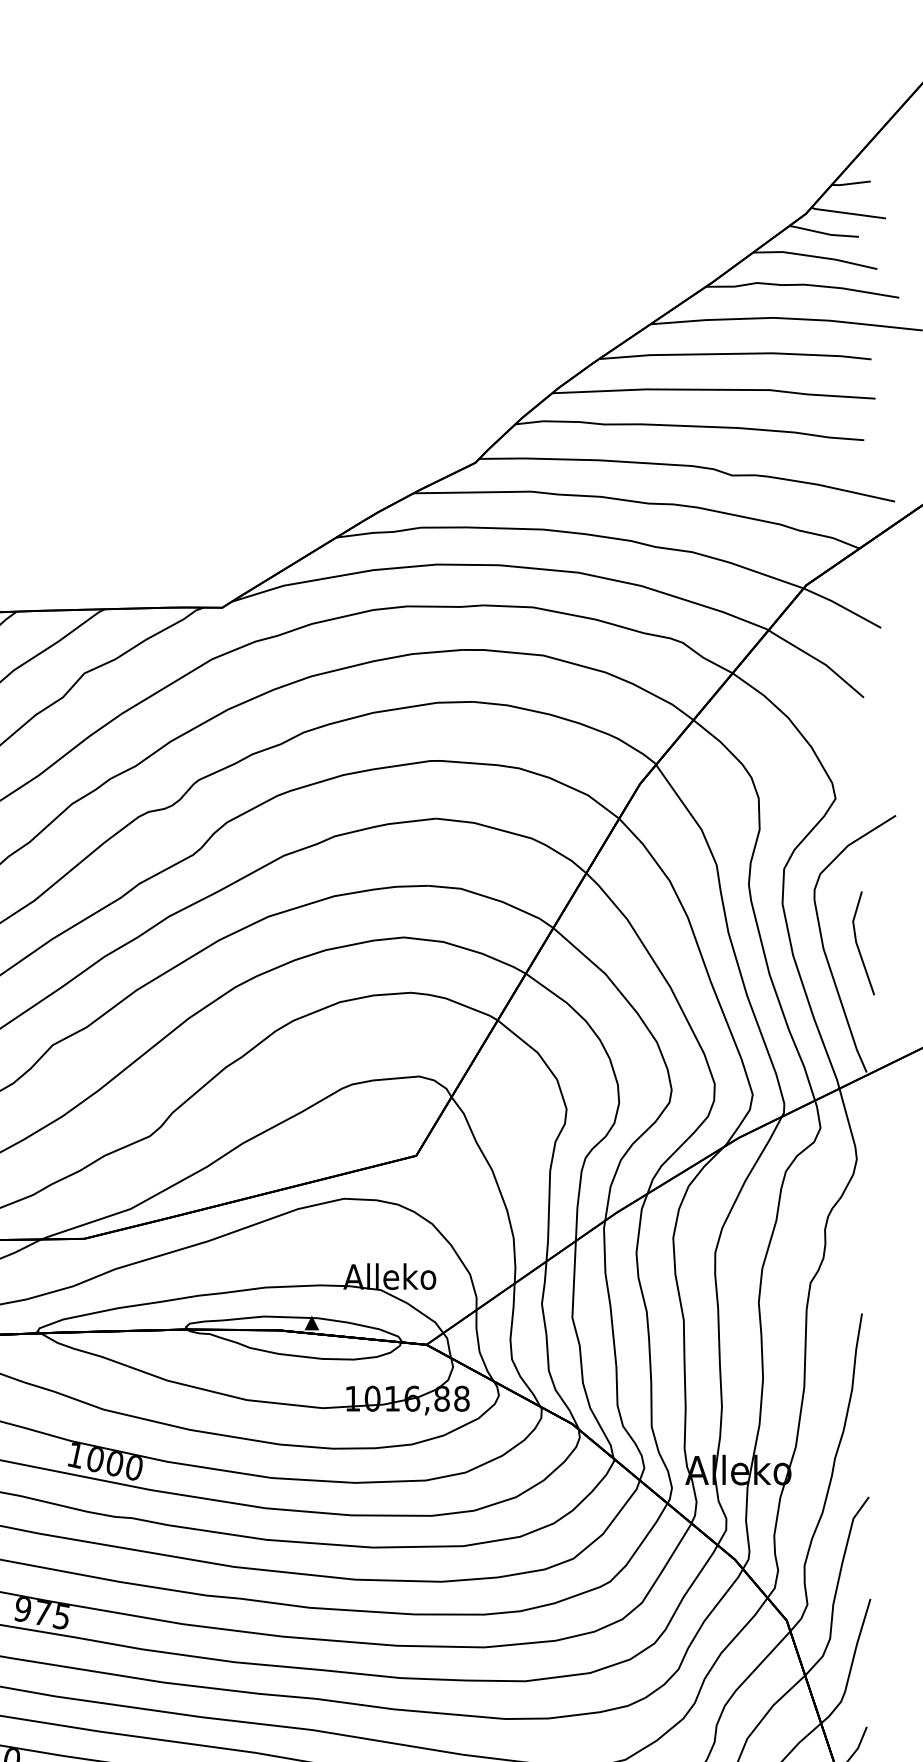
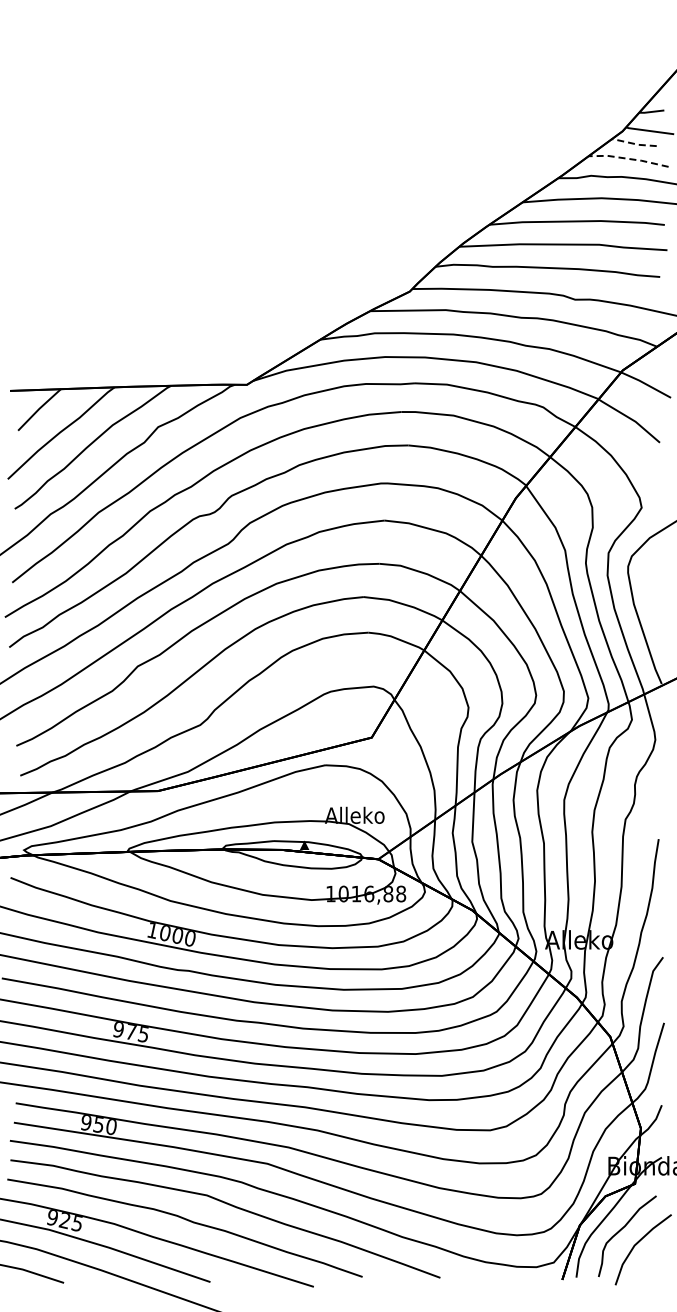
line: (822, 232) -> (633, 143), solid -> dashed
line: (815, 256) -> (628, 158), solid -> dashed
line: (858, 944) -> (656, 601), removed

